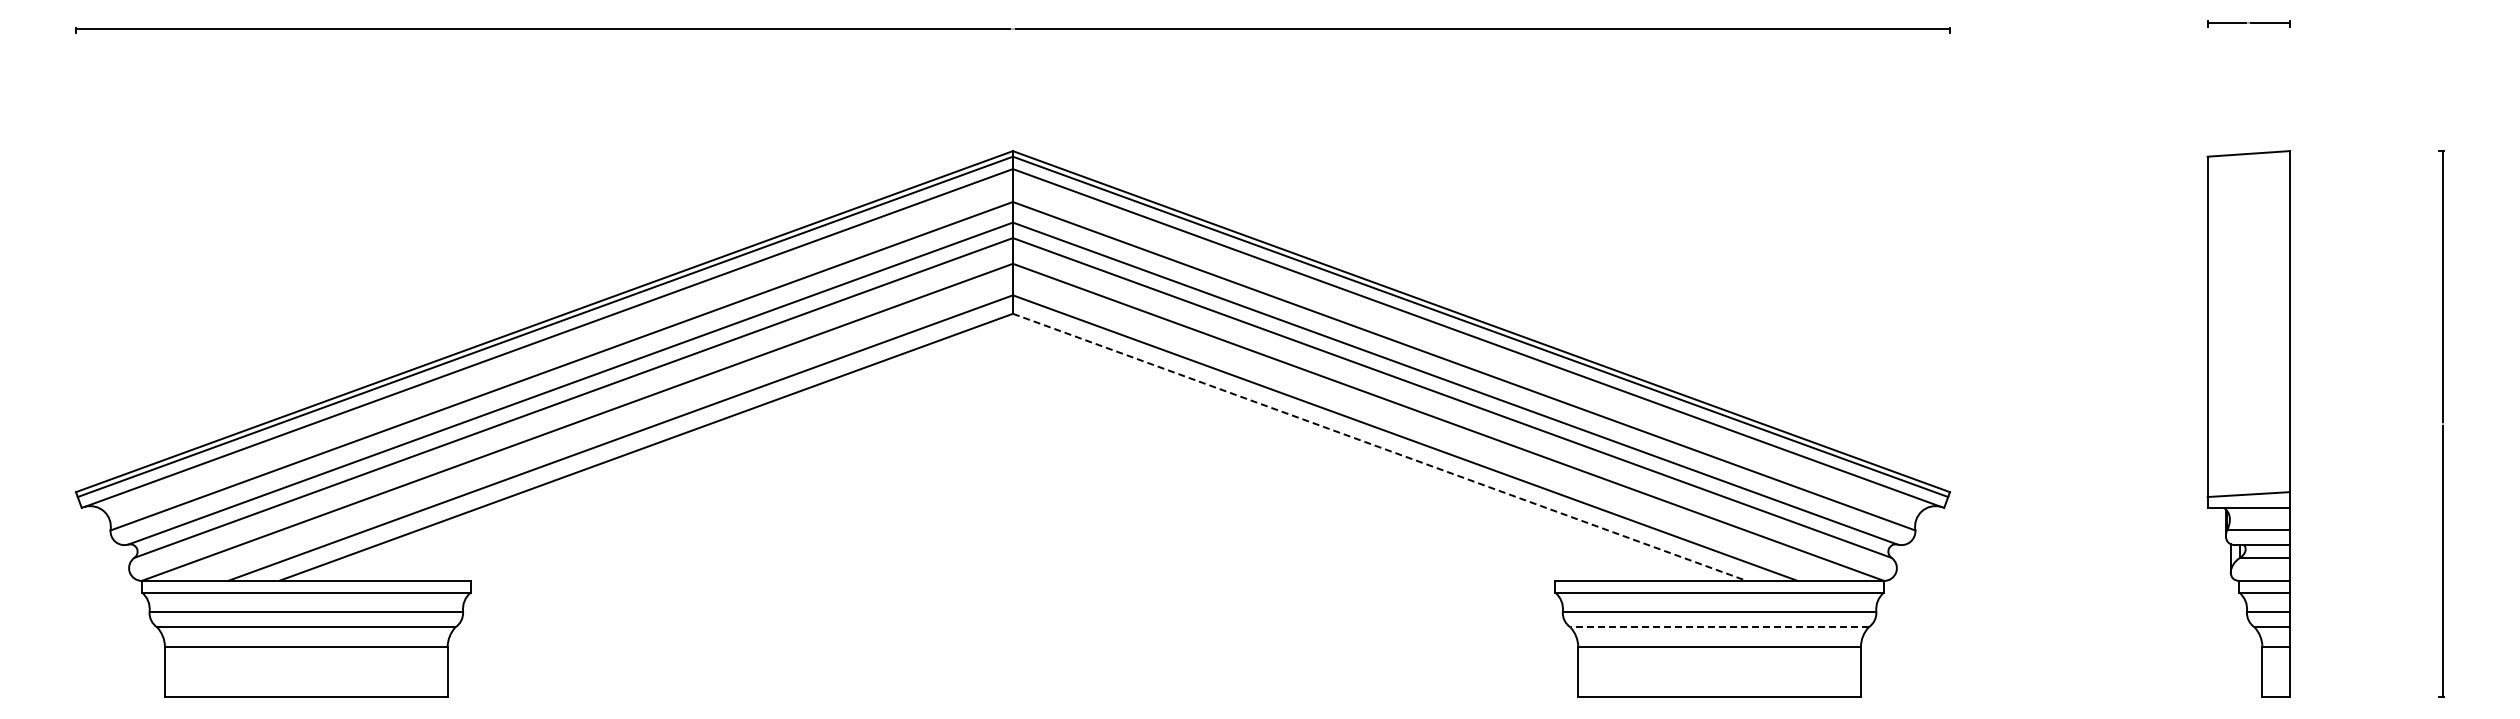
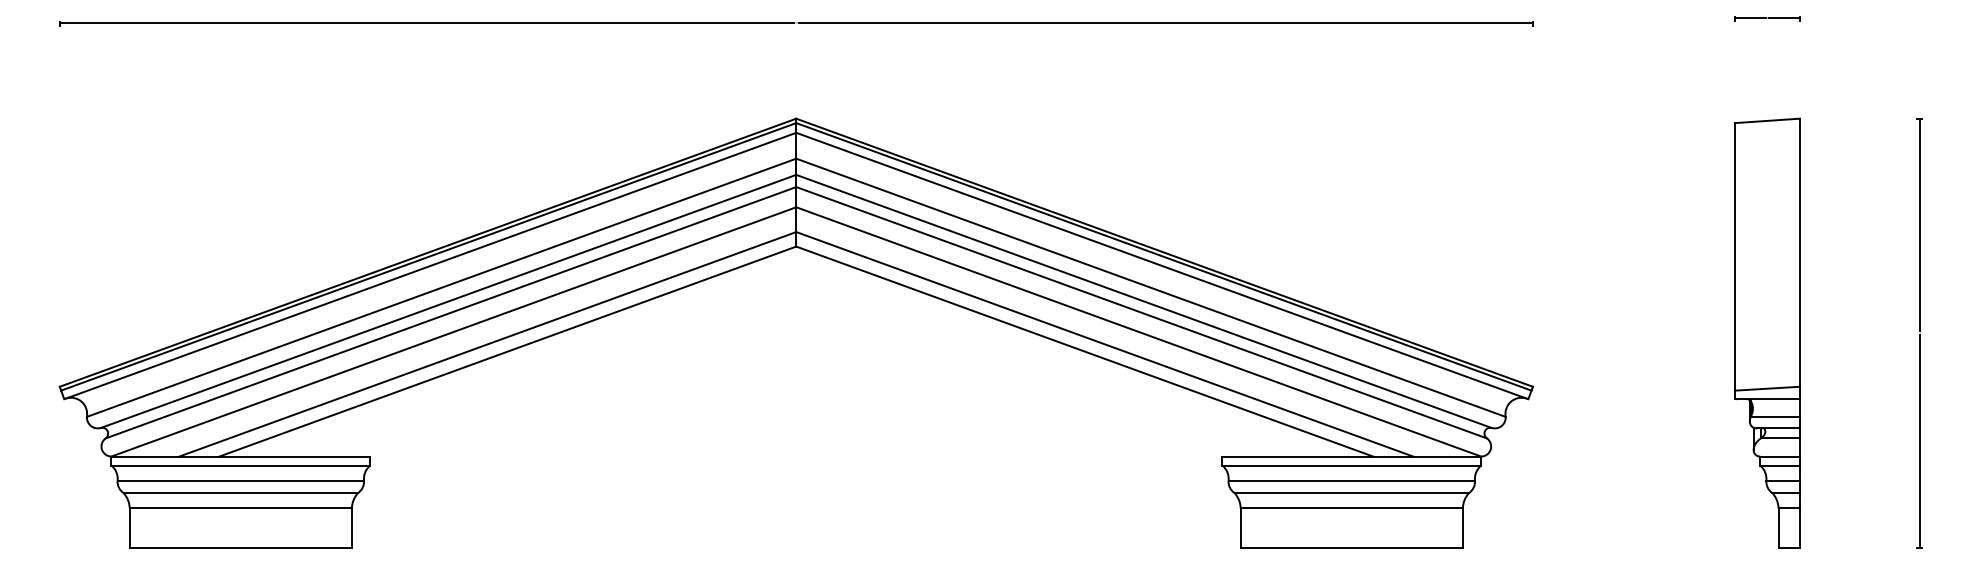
line: (1380, 447) -> (1085, 351), dashed -> solid
line: (1719, 627) -> (1351, 493), dashed -> solid

